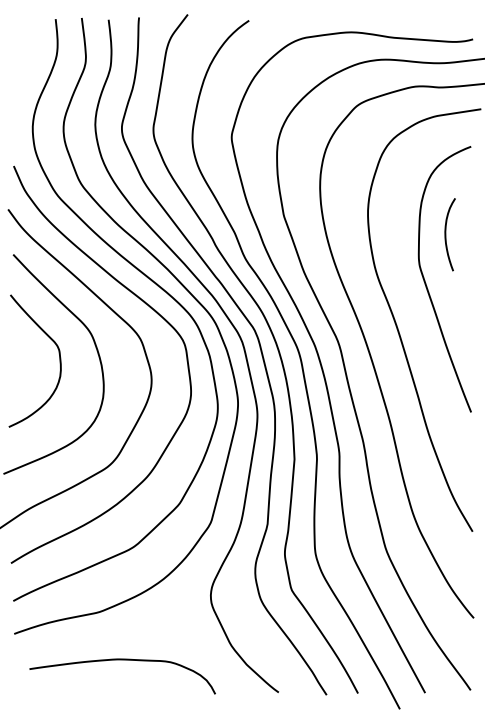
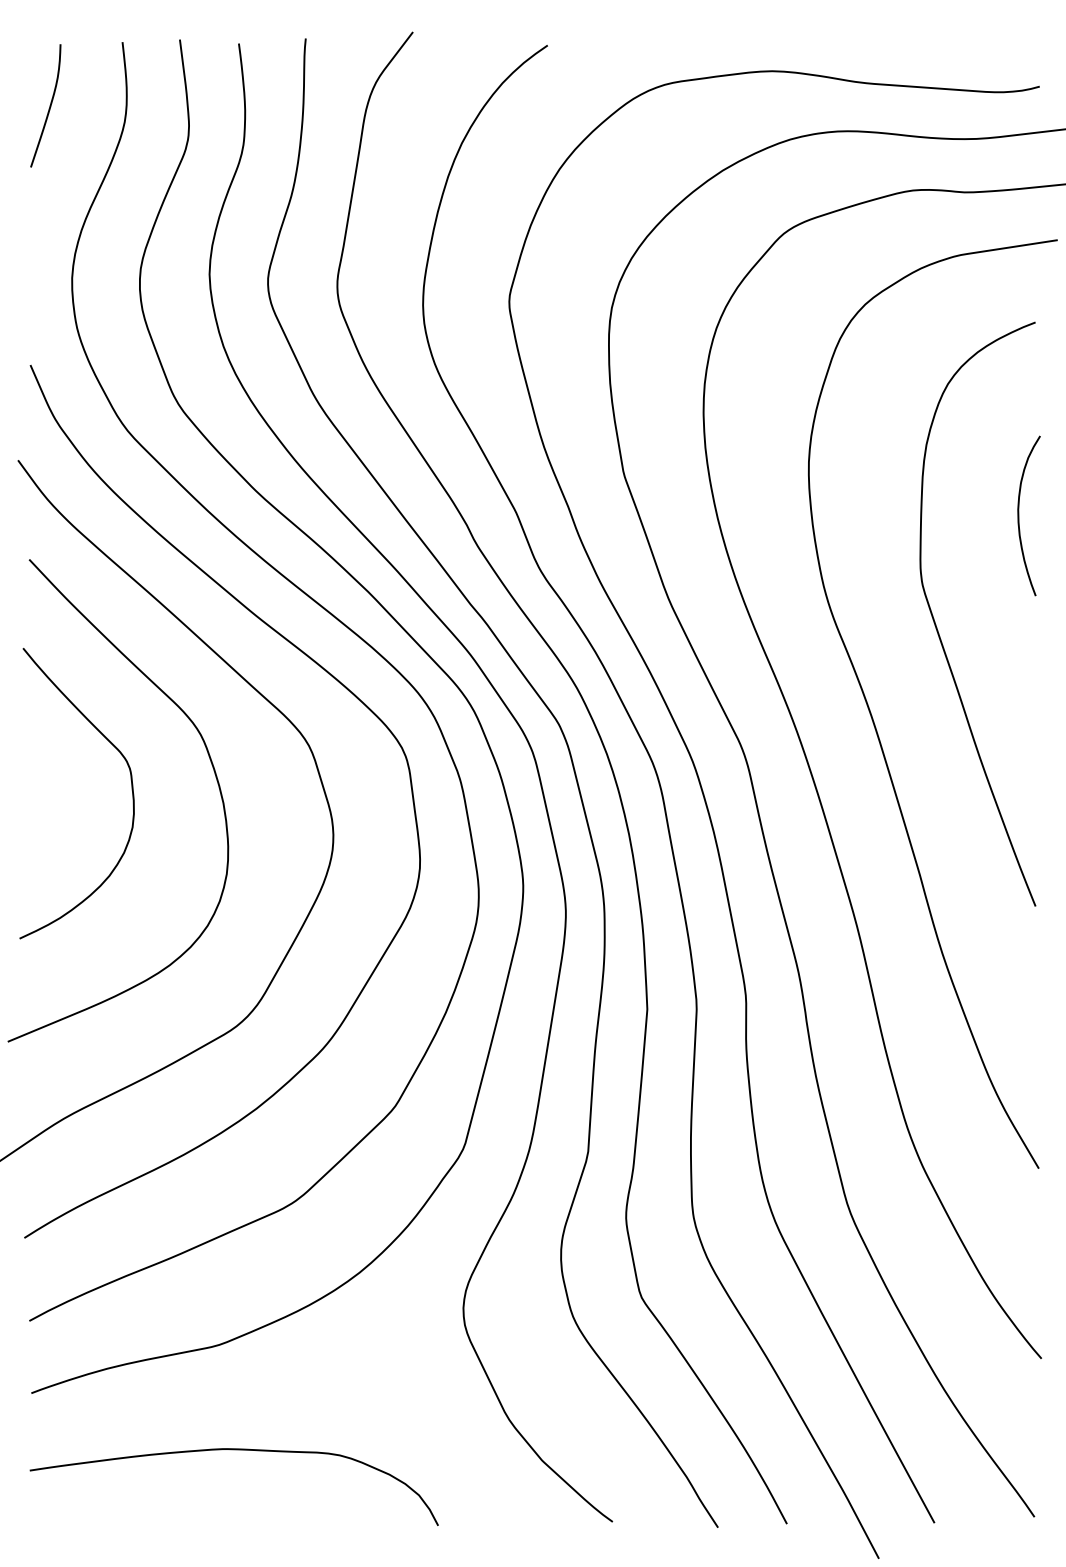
curve: (21, 48) -> (47, 106), added
curve: (446, 234) -> (1020, 515), moved
curve: (122, 660) -> (234, 1451), moved

